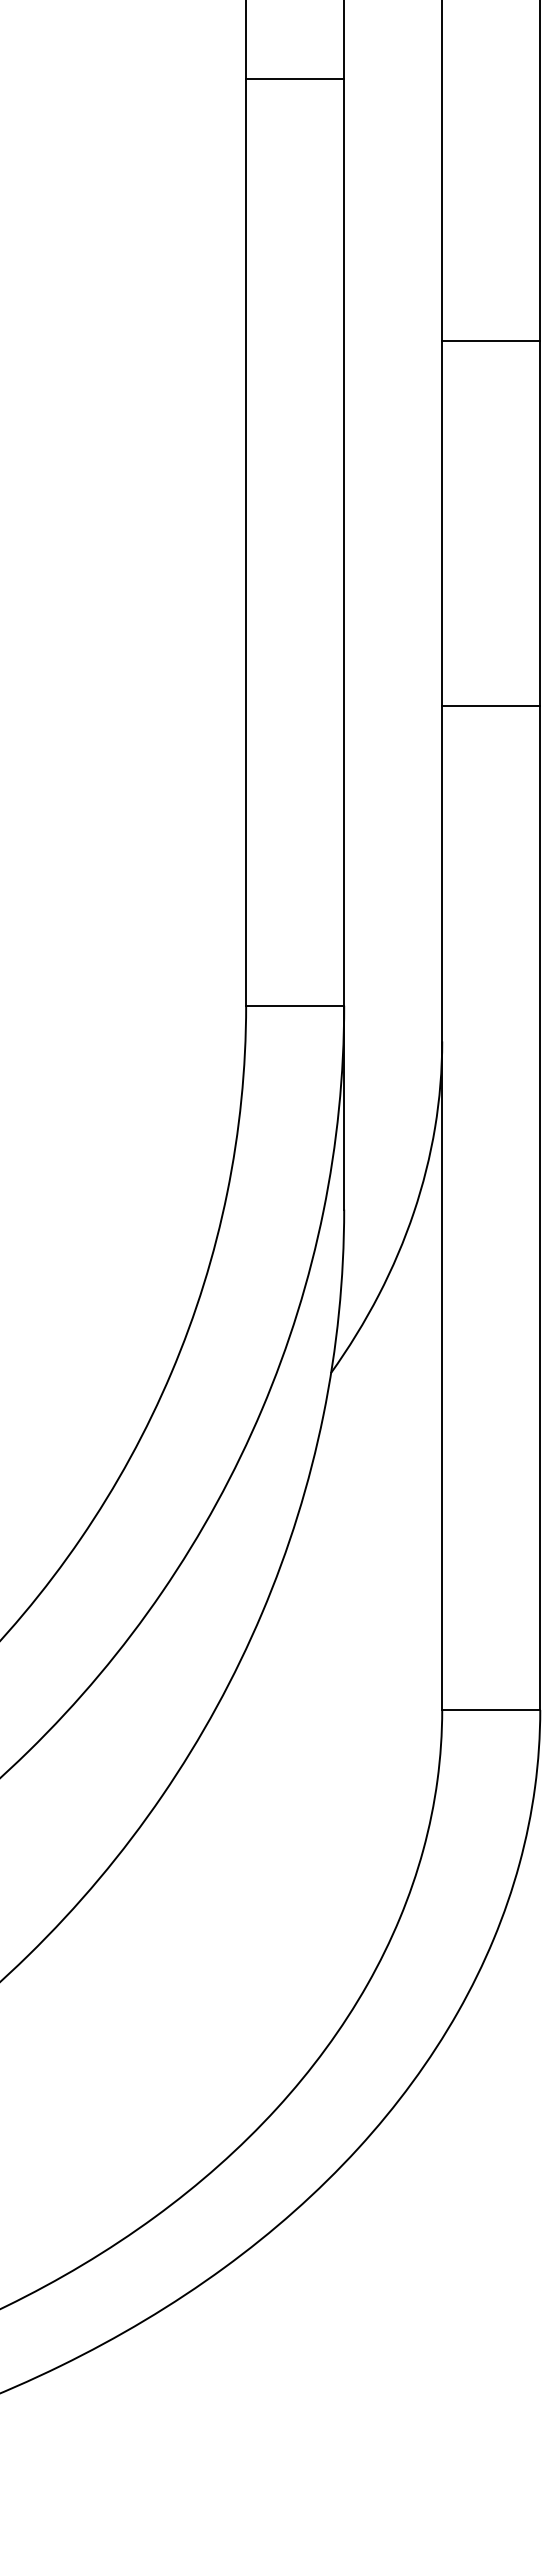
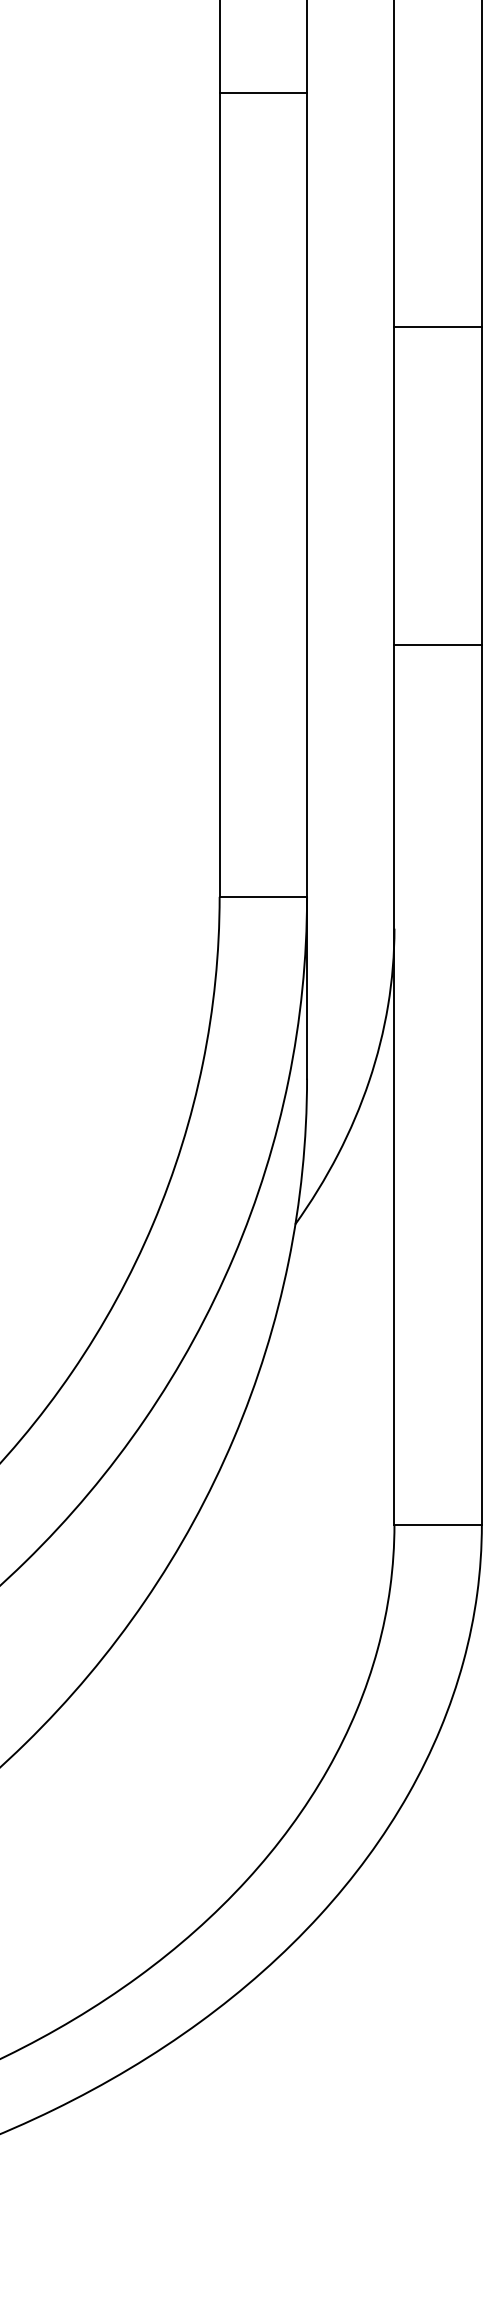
line: (295, 78) -> (263, 92), moved
line: (491, 340) -> (438, 326), moved
line: (491, 706) -> (438, 645), moved

